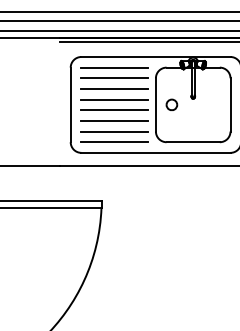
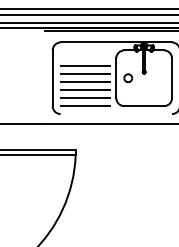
line: (114, 67) -> (85, 50), removed
line: (114, 78) -> (85, 58), removed
line: (156, 153) -> (116, 114), removed

